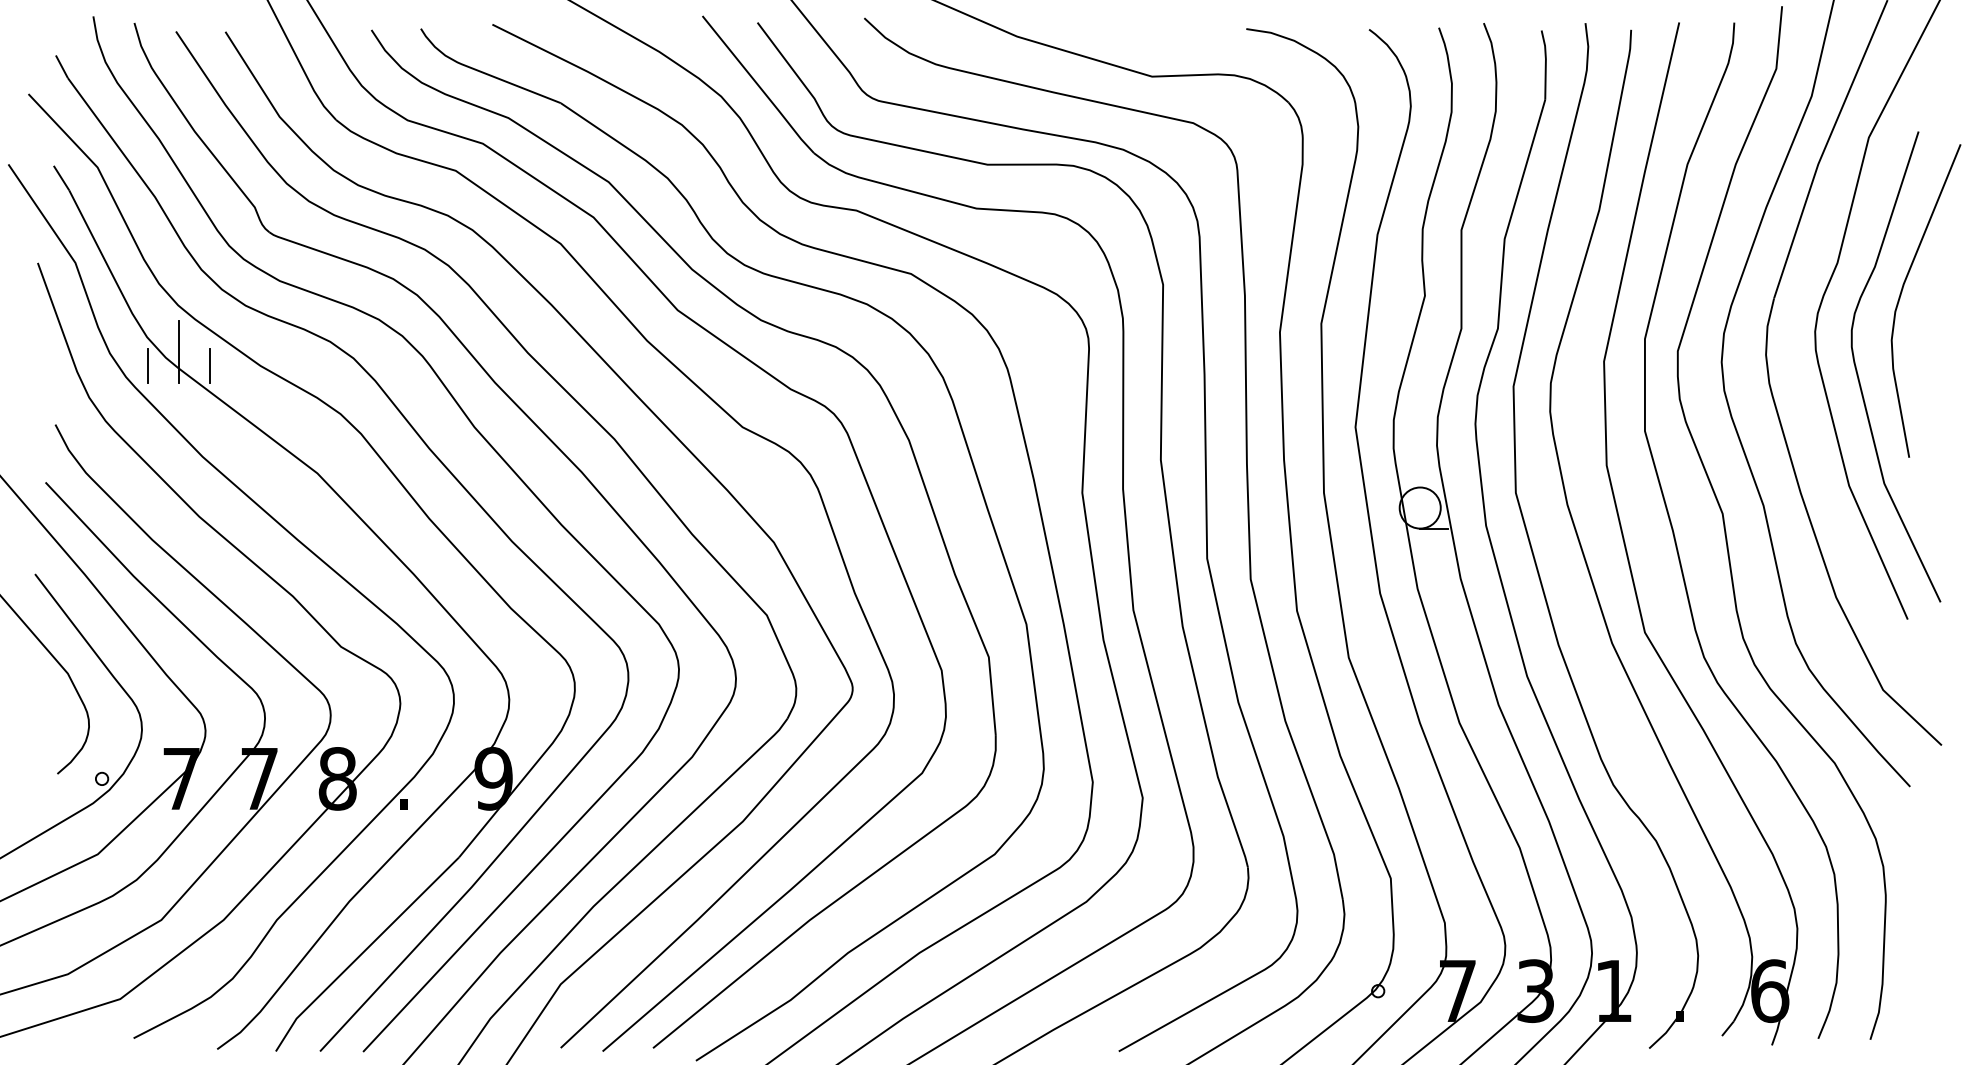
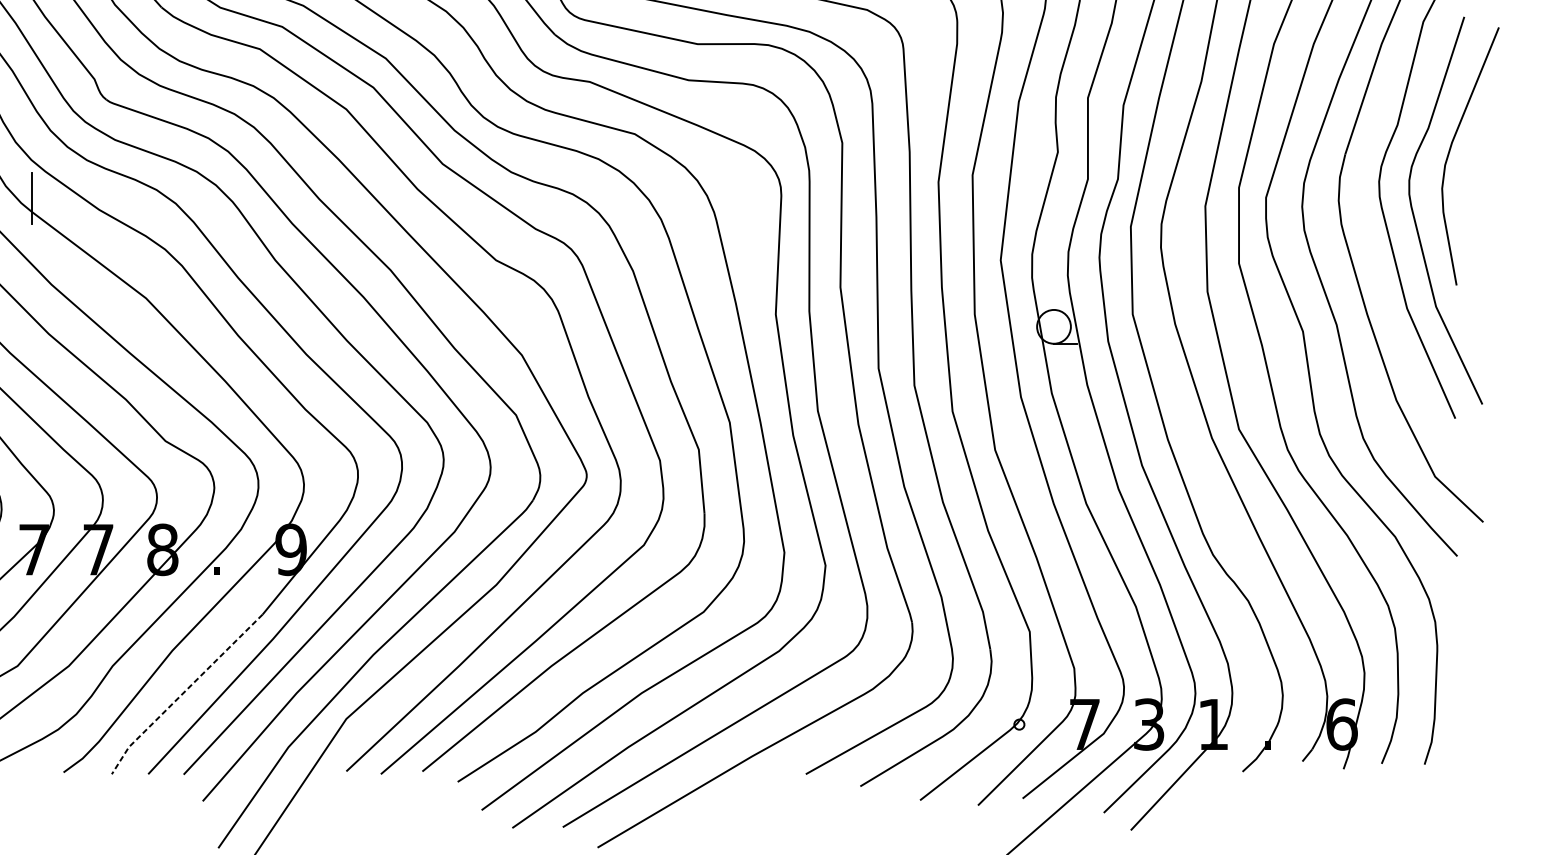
line: (147, 365) -> (6, 209), removed
line: (209, 365) -> (57, 209), removed
line: (363, 952) -> (184, 692), solid -> dashed

